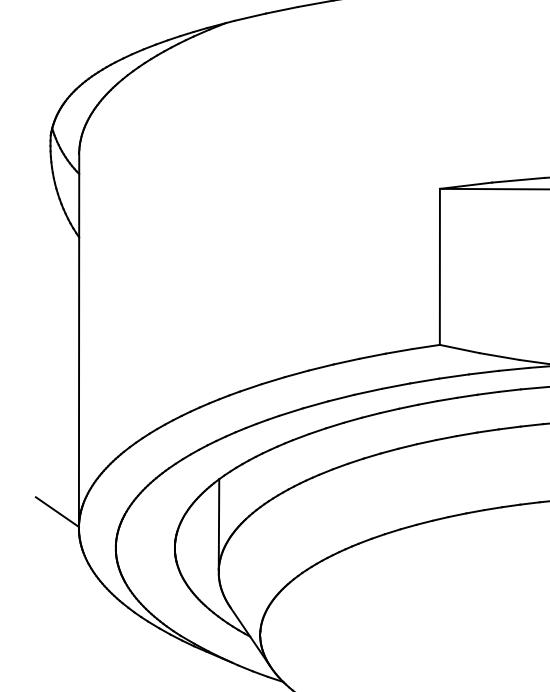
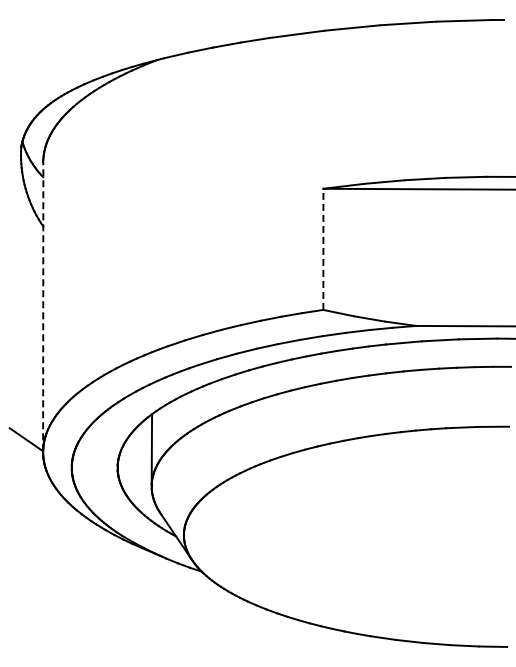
line: (440, 267) -> (323, 249), solid -> dashed
line: (79, 340) -> (43, 306), solid -> dashed

